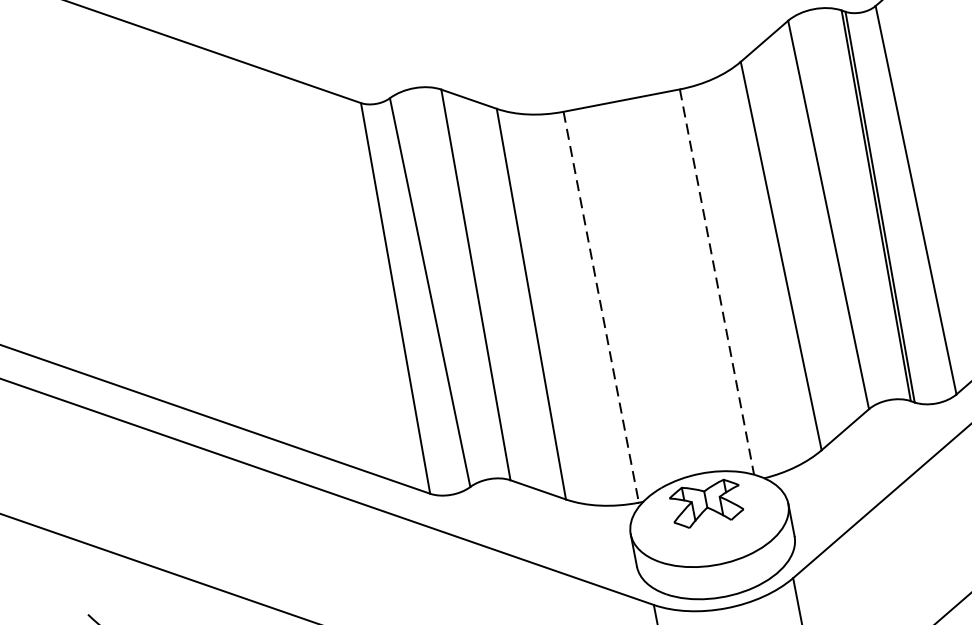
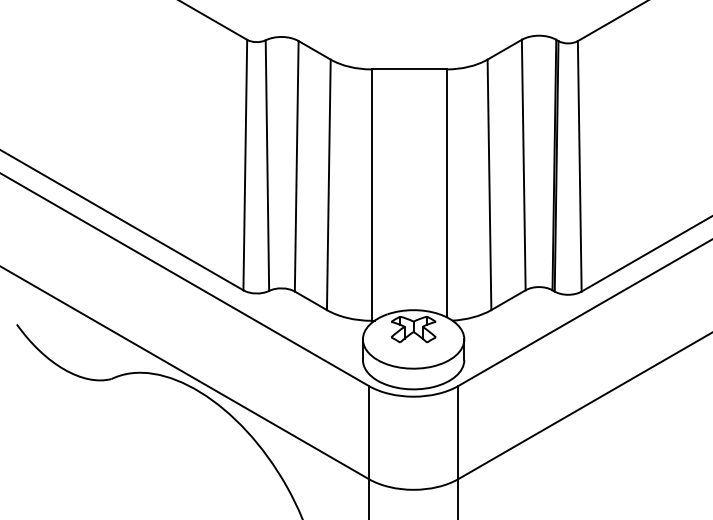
line: (716, 282) -> (446, 193), dashed -> solid
line: (600, 307) -> (371, 195), dashed -> solid

